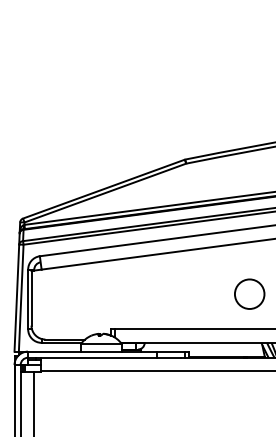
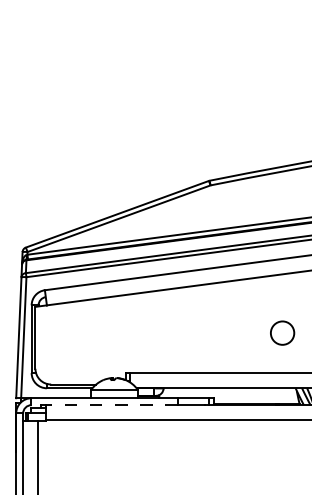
circle: (249, 293) -> (282, 332), size x0.7
line: (92, 357) -> (104, 404), solid -> dashed

